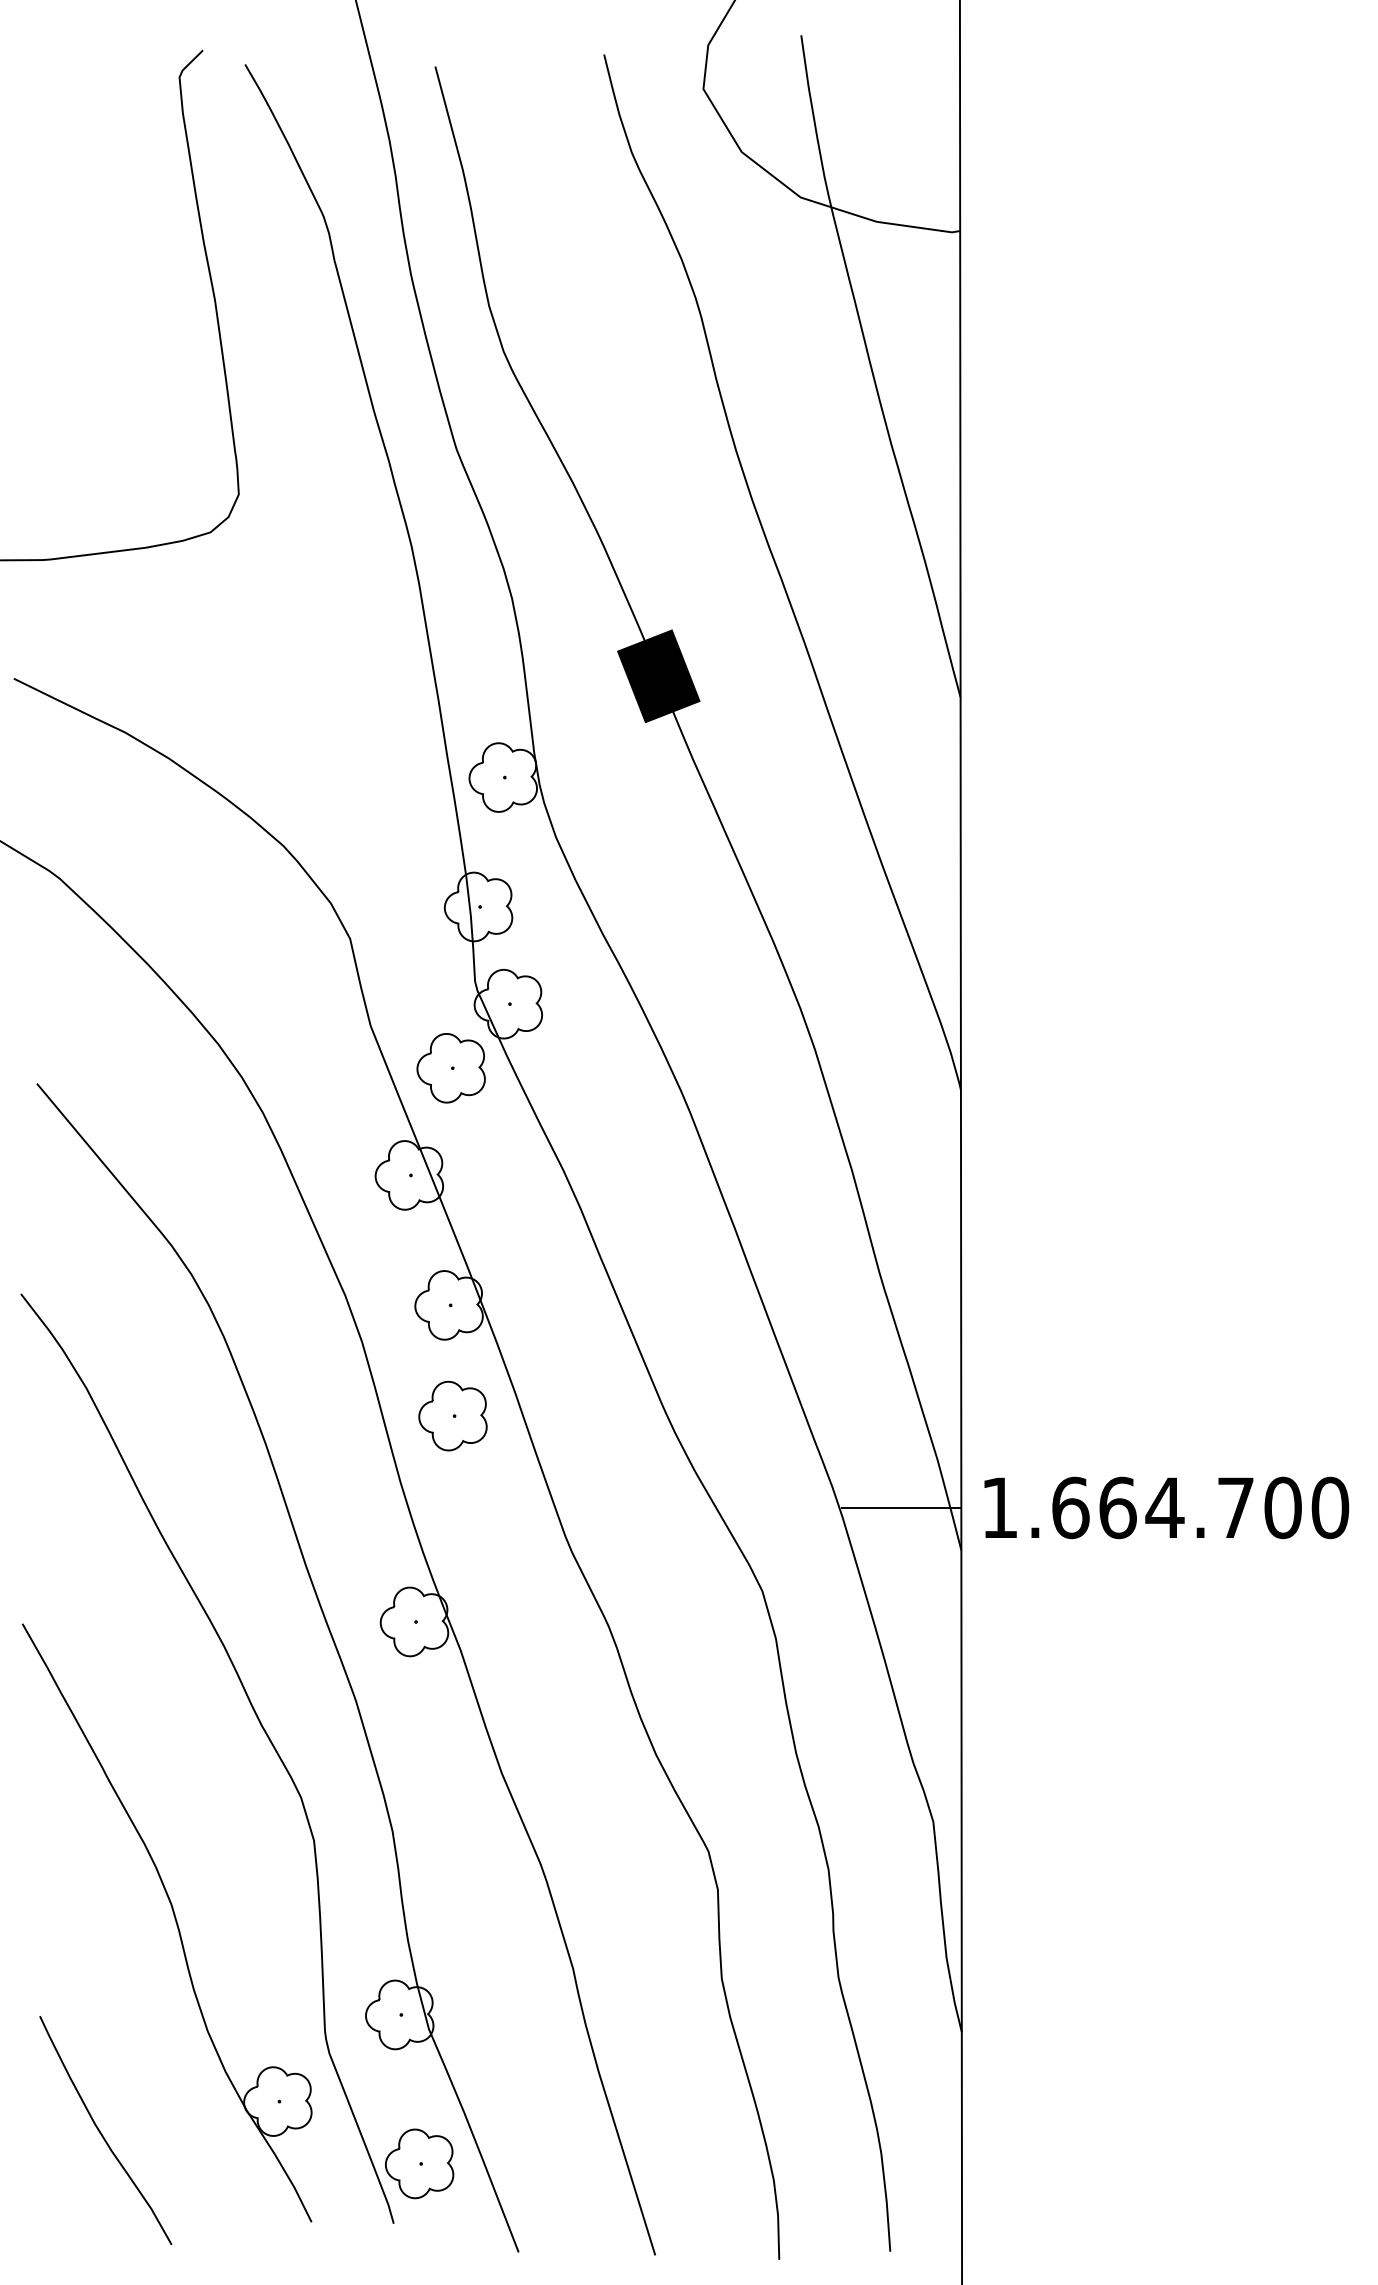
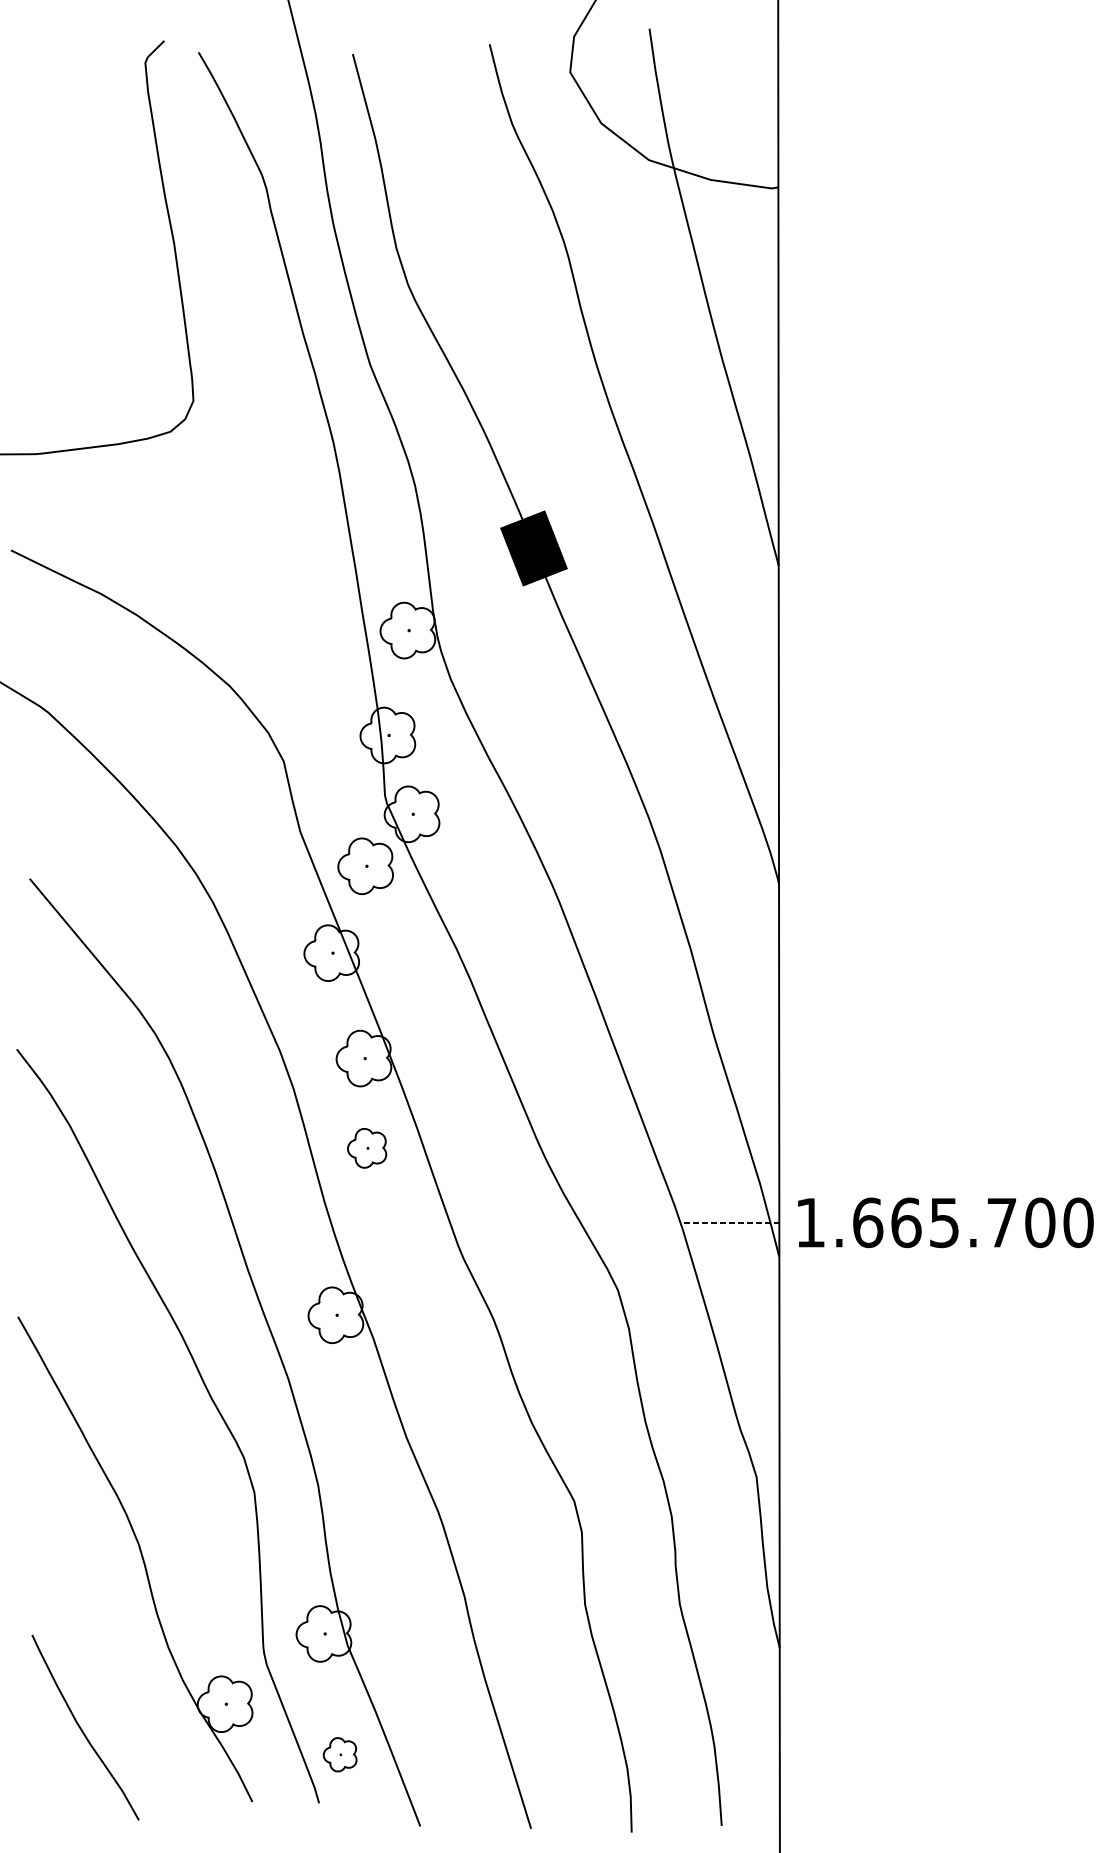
part: (452, 1415) -> (366, 1147), size x0.7
line: (900, 1507) -> (730, 1222), solid -> dashed
text: (1164, 1508) -> (944, 1223), 1.664.700 -> 1.665.700
part: (419, 2163) -> (339, 1754), size x0.6

